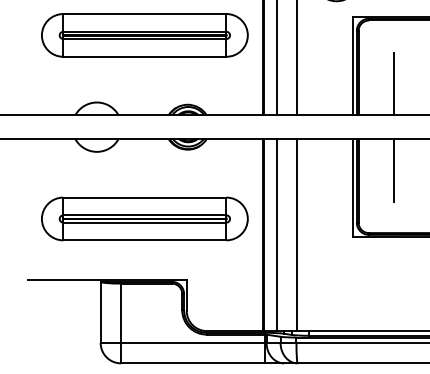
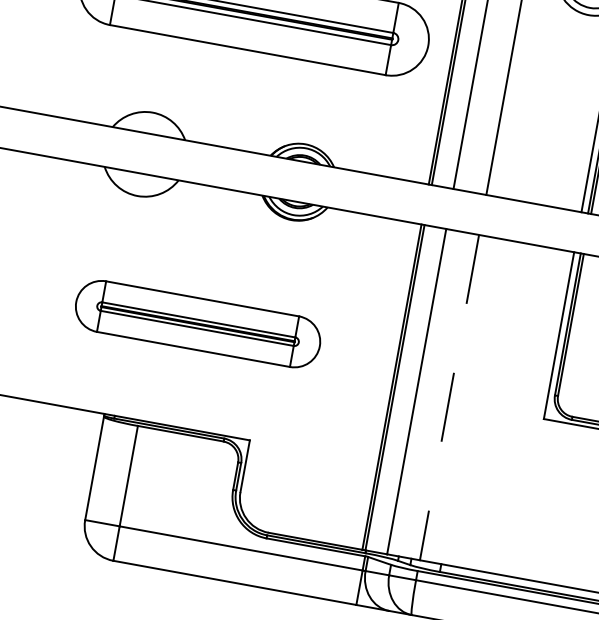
part: (144, 218) -> (197, 323), size x0.7
line: (296, 235) -> (449, 398), solid -> dashed

